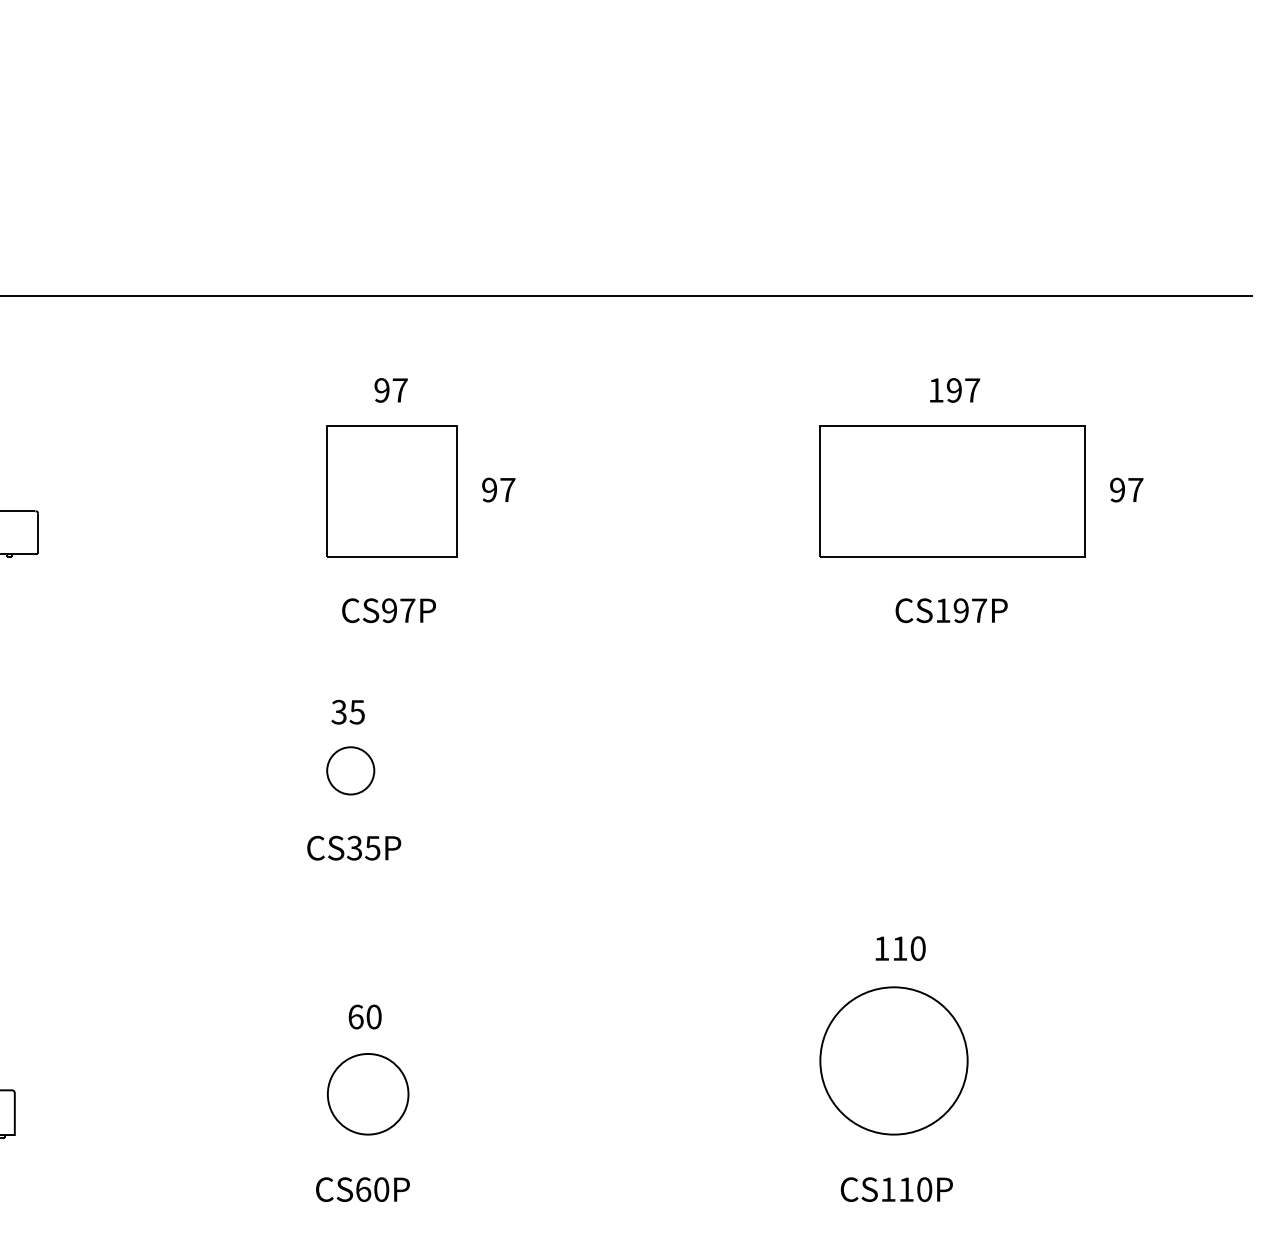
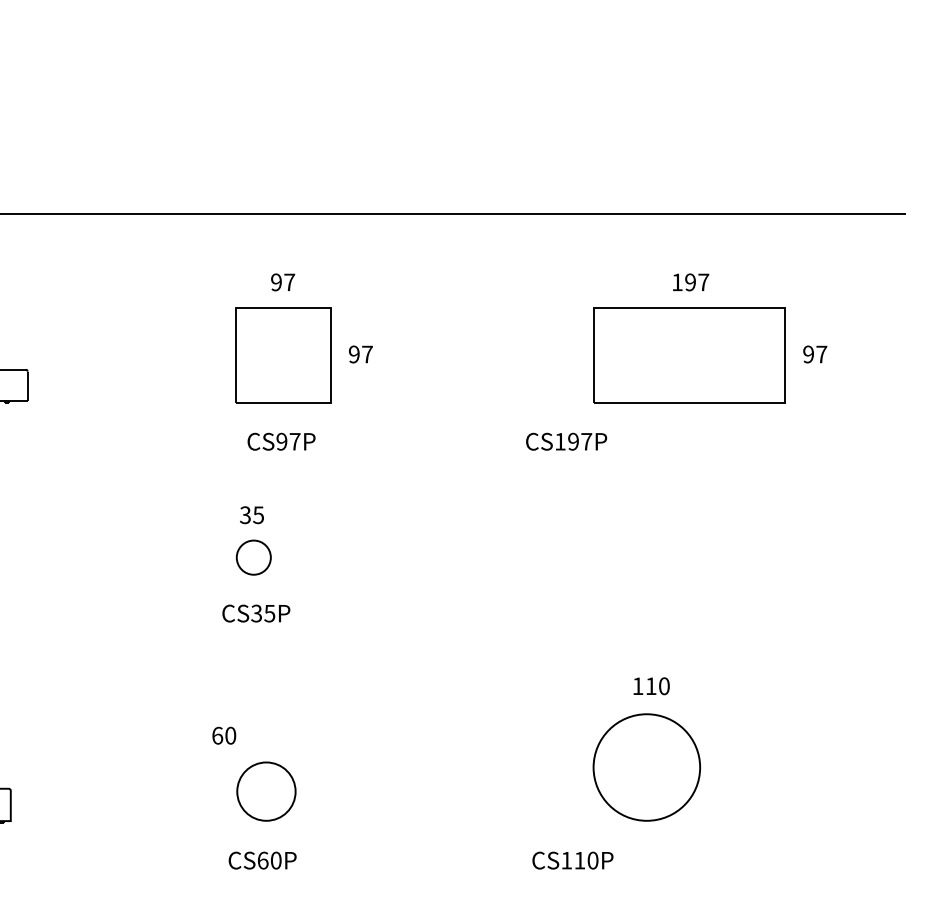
text: (951, 610) -> (566, 441), moved
text: (365, 1016) -> (224, 735), moved
text: (896, 1189) -> (572, 860), moved

